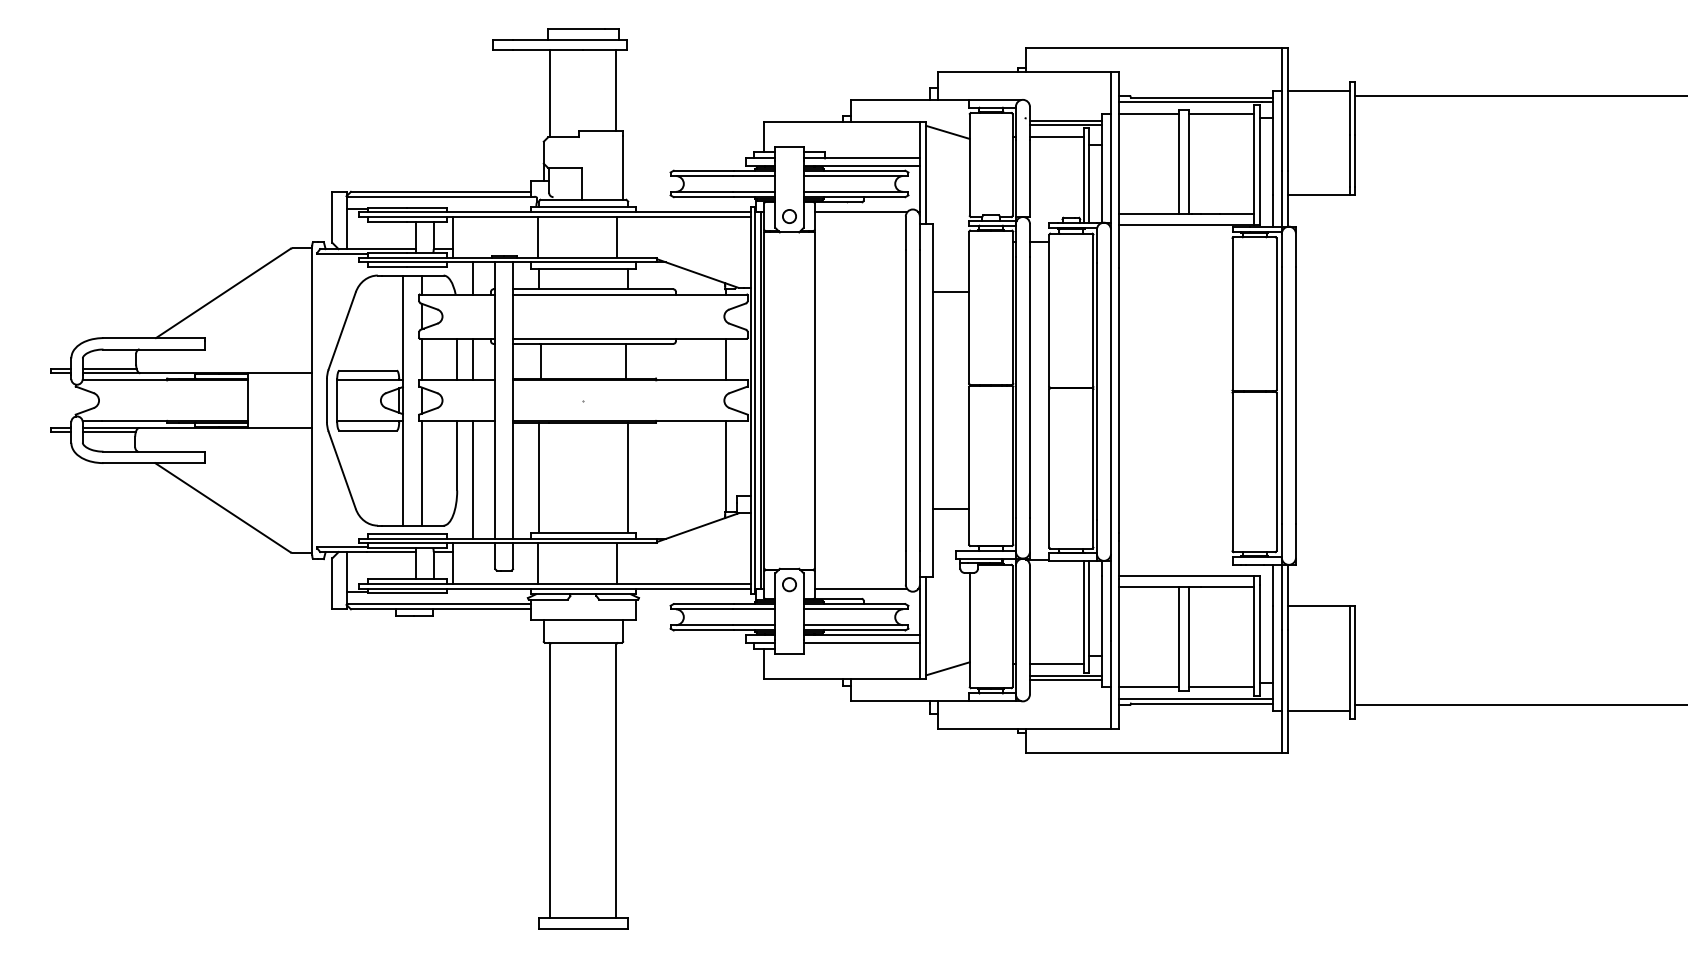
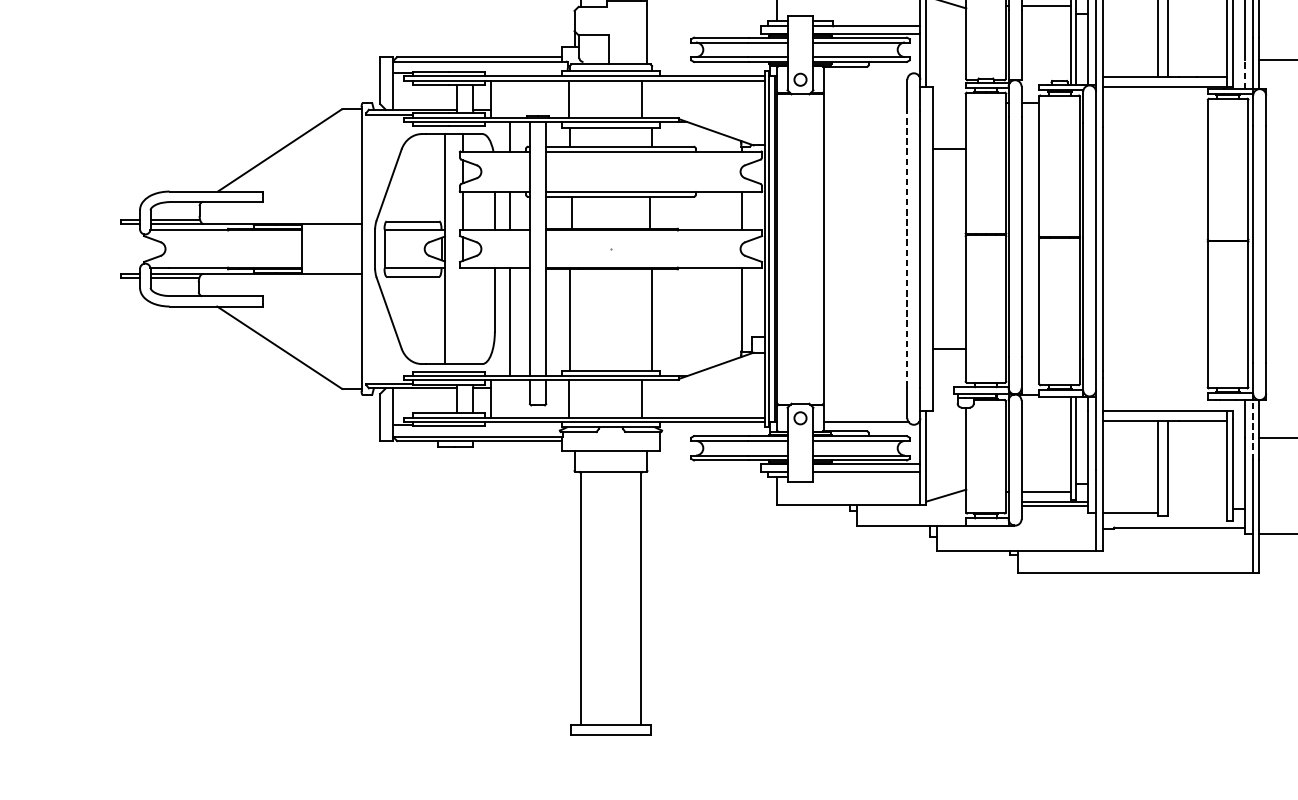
line: (1273, 211) -> (1245, 75), solid -> dashed
line: (860, 212) -> (865, 76), removed
line: (905, 400) -> (907, 248), solid -> dashed
line: (422, 472) -> (462, 315), removed
line: (1281, 597) -> (1252, 430), solid -> dashed
line: (1221, 687) -> (1197, 512), removed
line: (1195, 698) -> (1173, 522), removed

